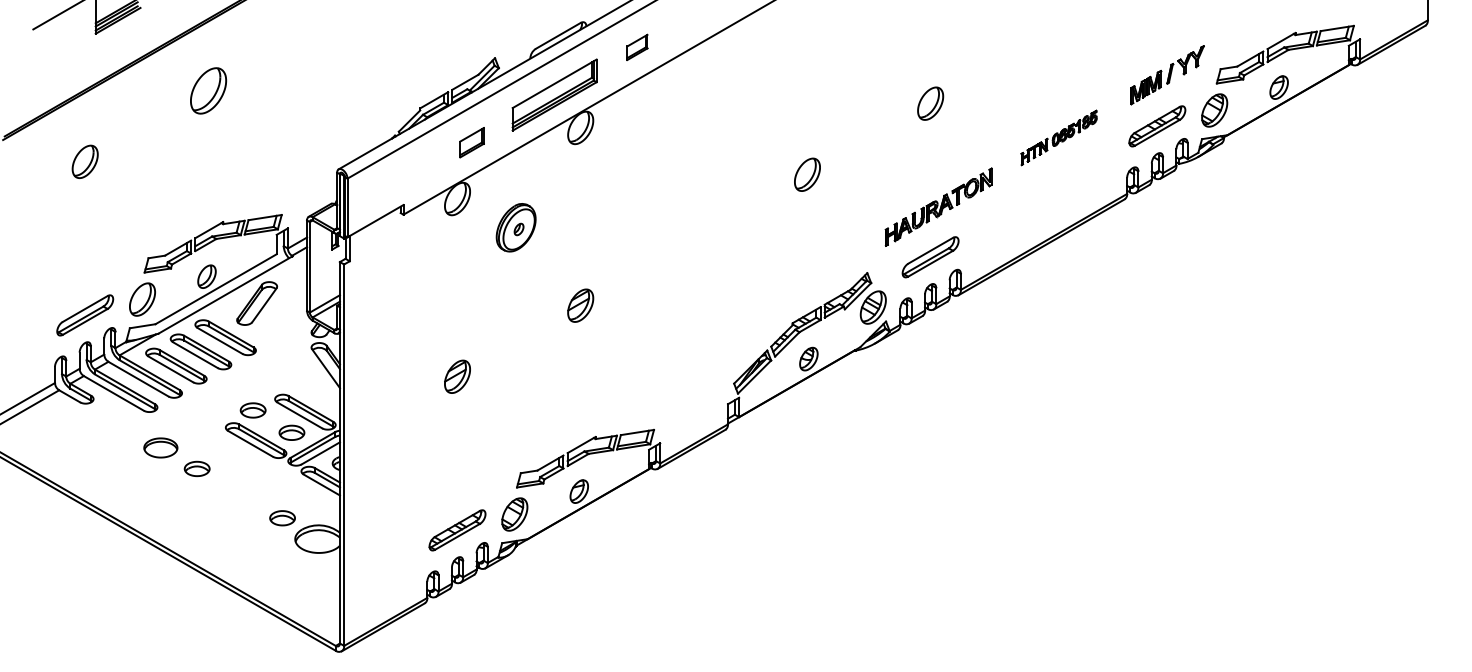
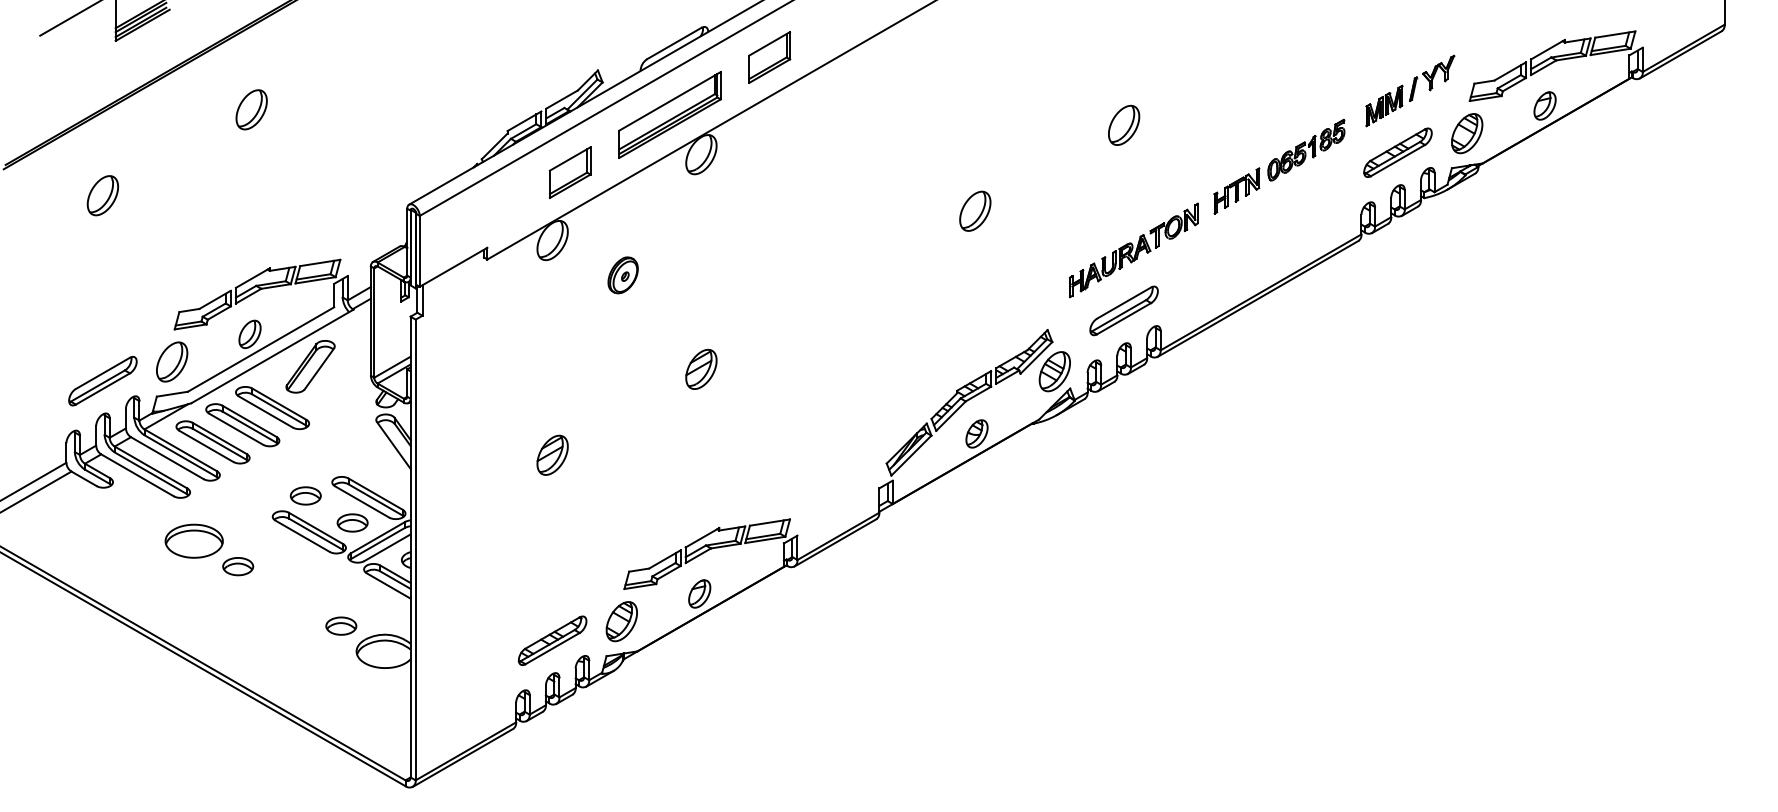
part: (637, 47) -> (770, 57), size x1.67
part: (207, 90) -> (250, 109), size x0.71
part: (1058, 137) -> (1278, 166), size x1.43
part: (471, 142) -> (569, 172), size x1.43
part: (515, 227) -> (622, 274), size x0.62
part: (160, 447) -> (193, 540), size x1.43

